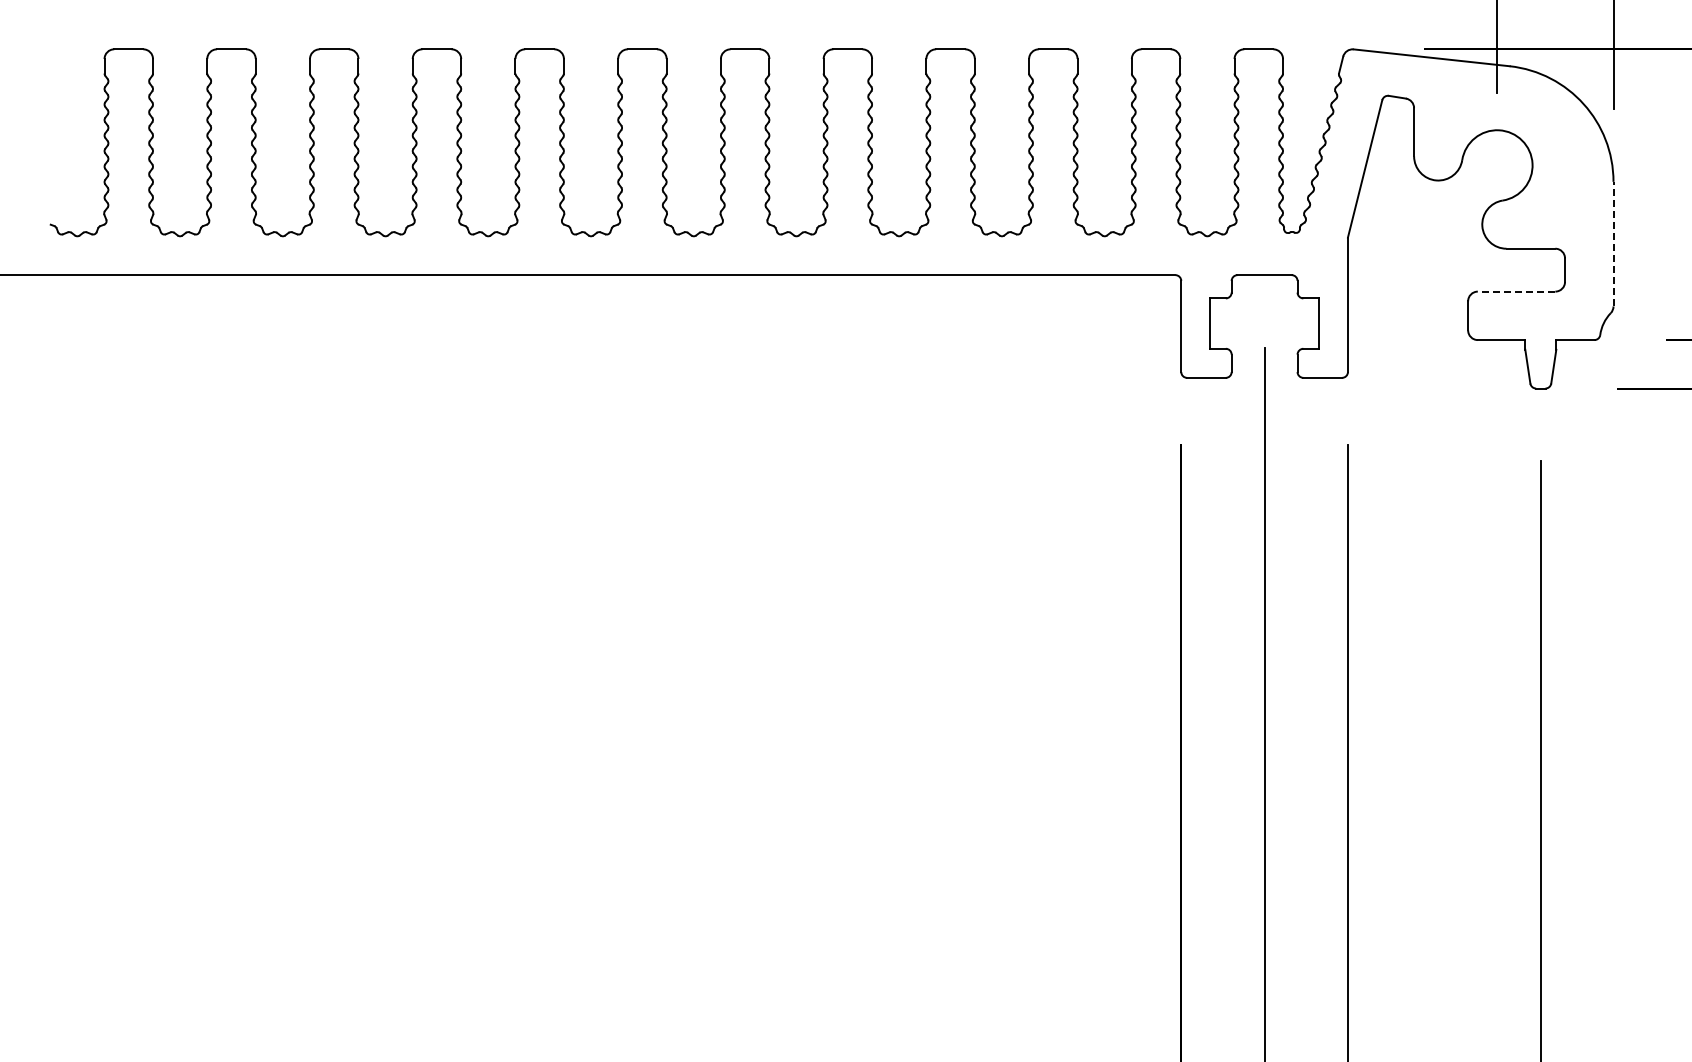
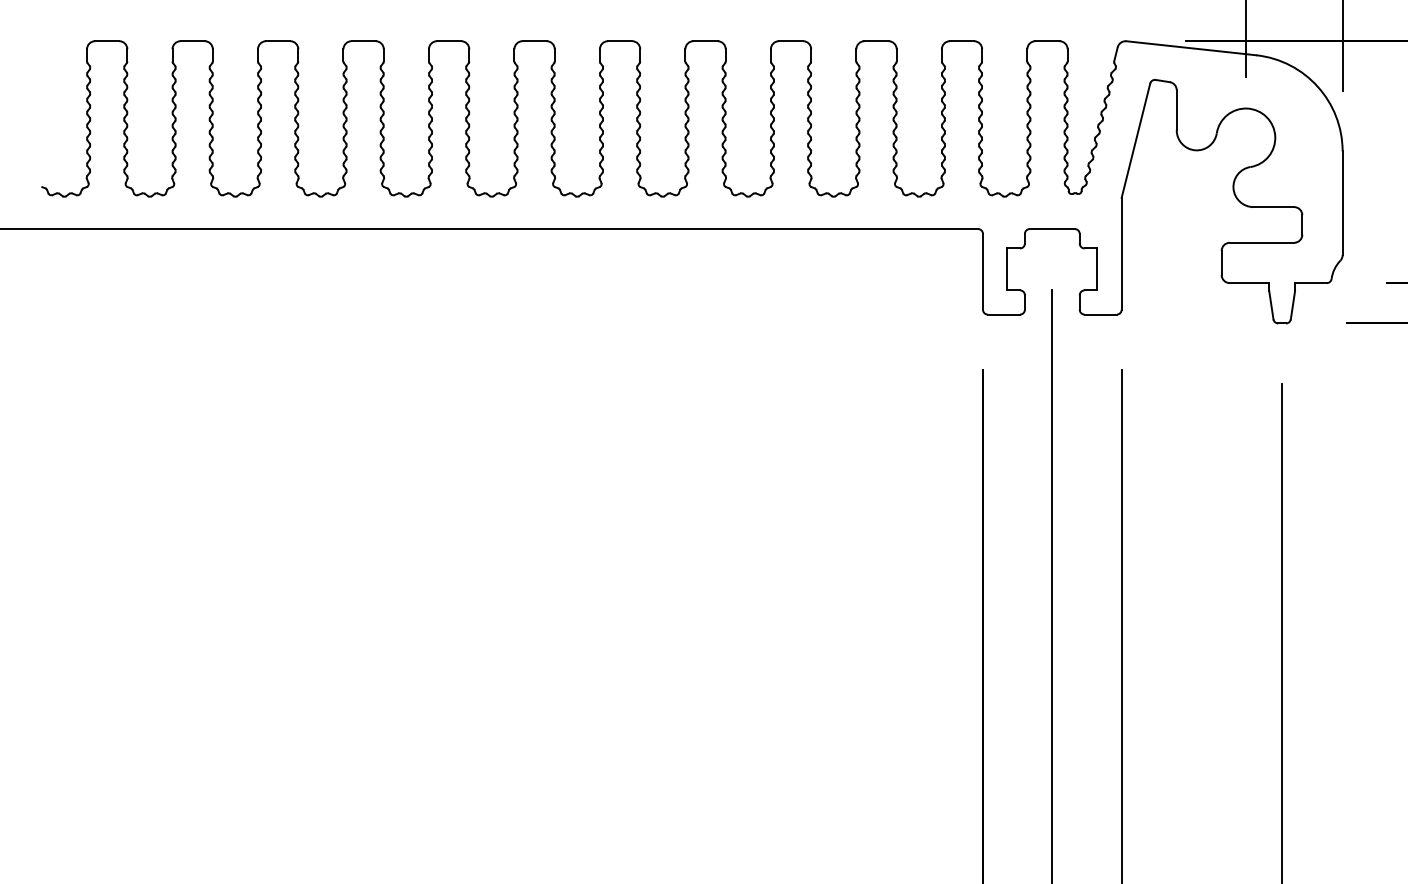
line: (1613, 243) -> (1342, 202), dashed -> solid
line: (1516, 291) -> (1261, 242), dashed -> solid

